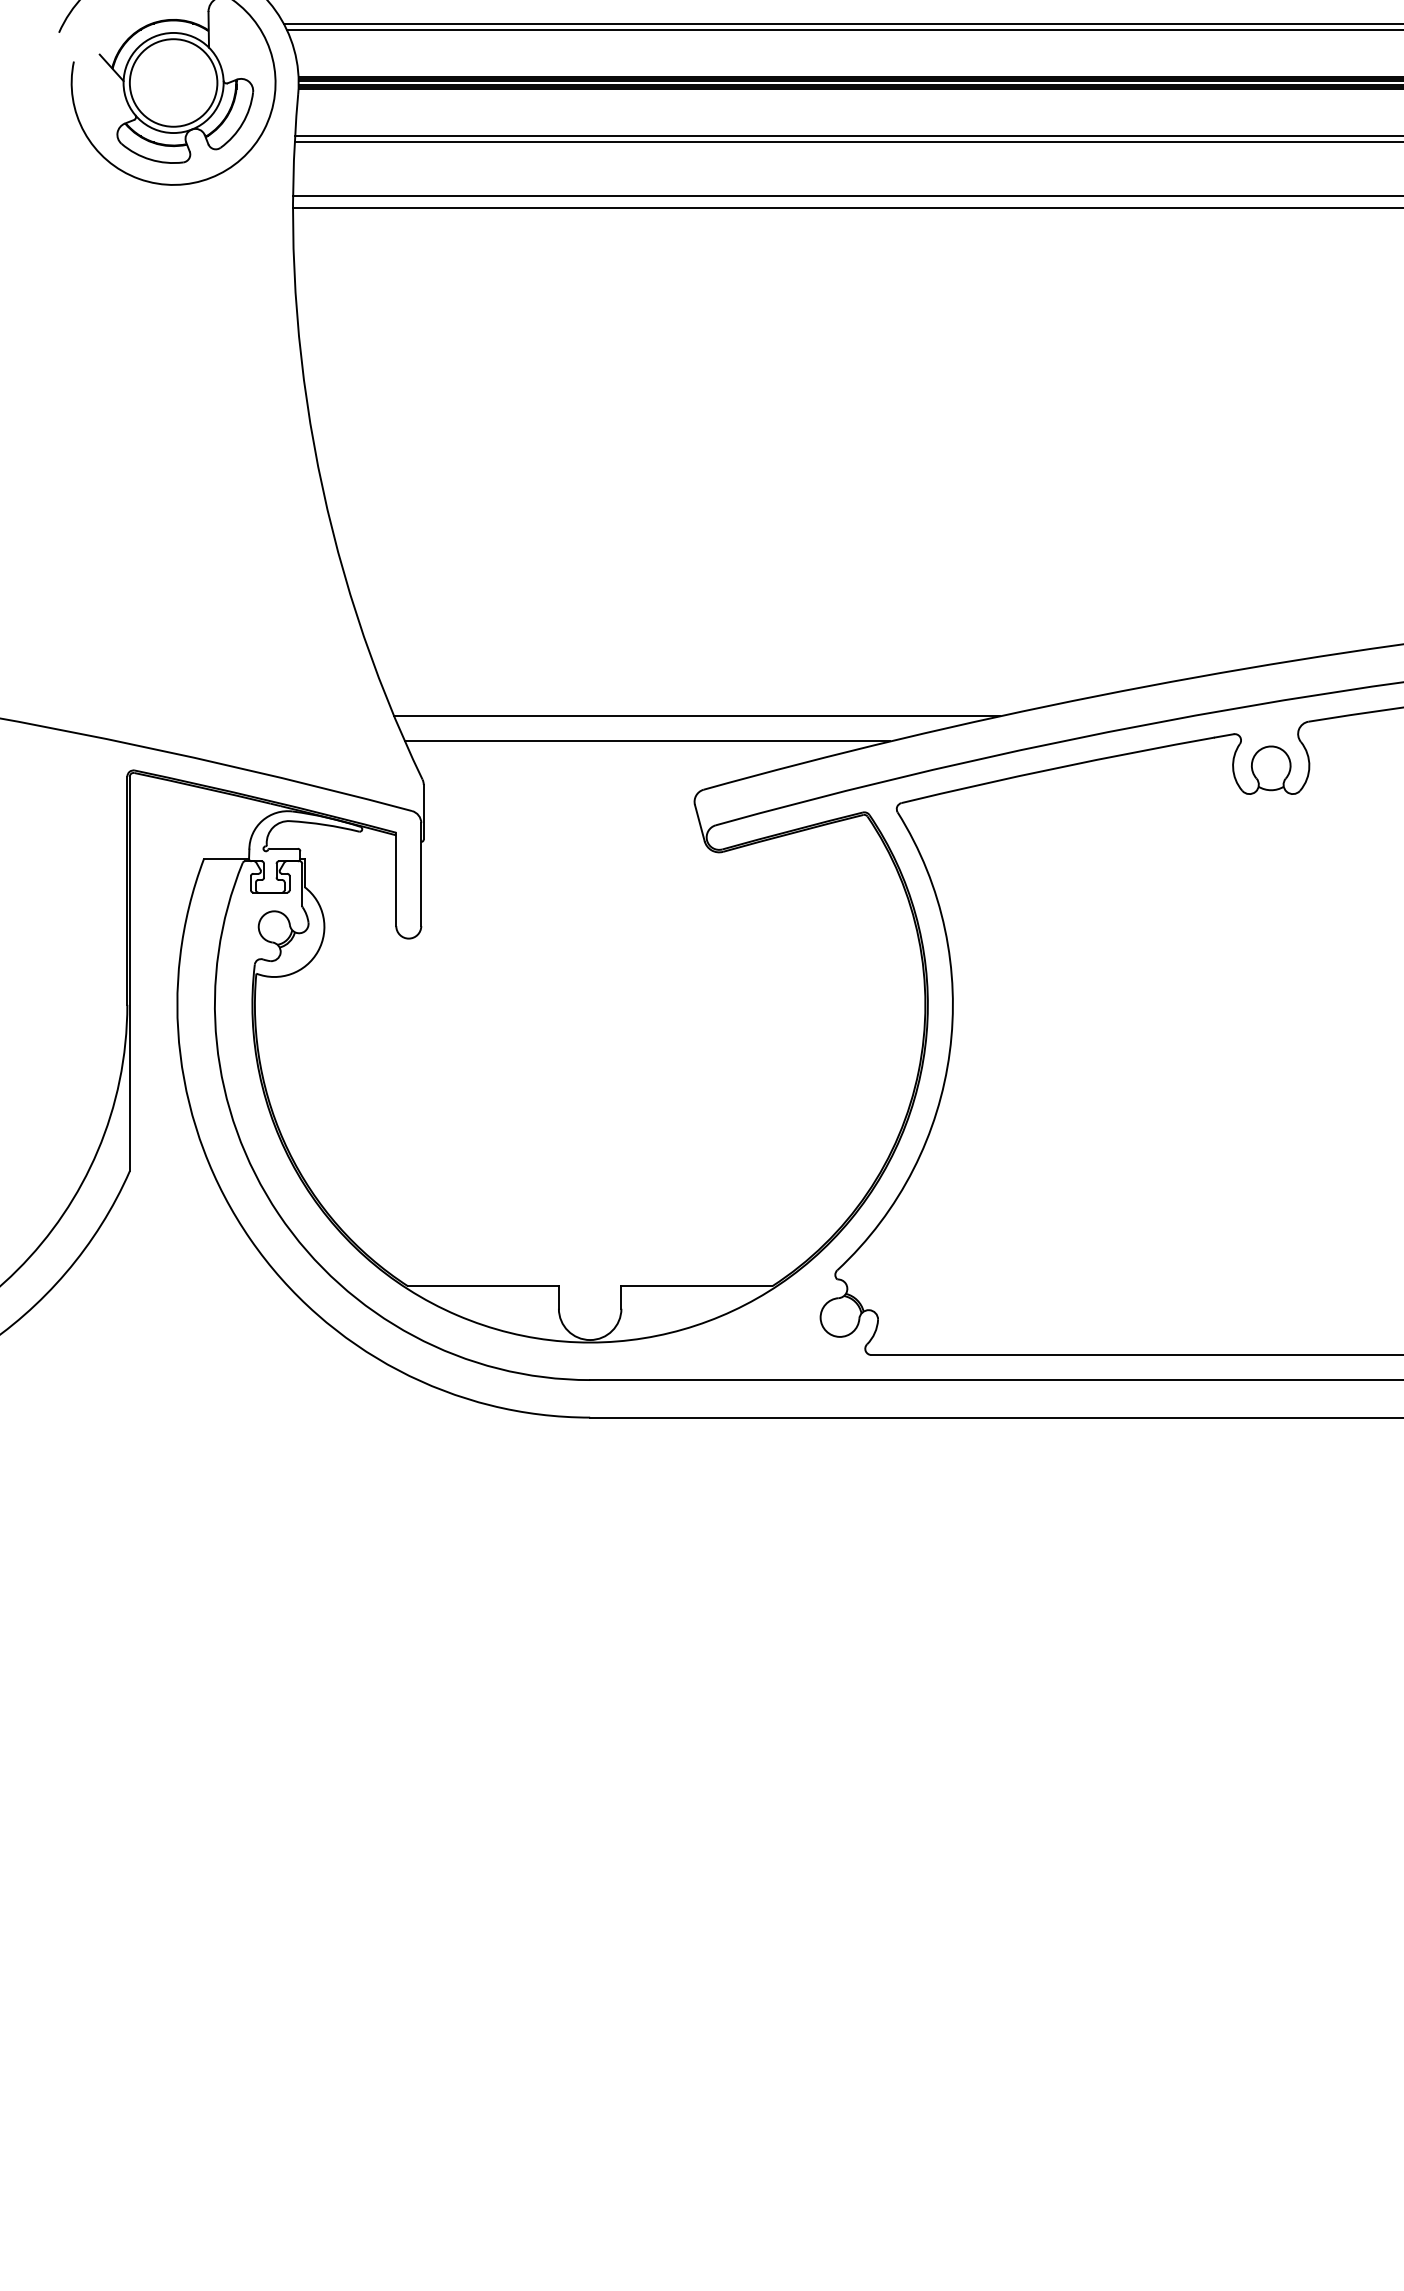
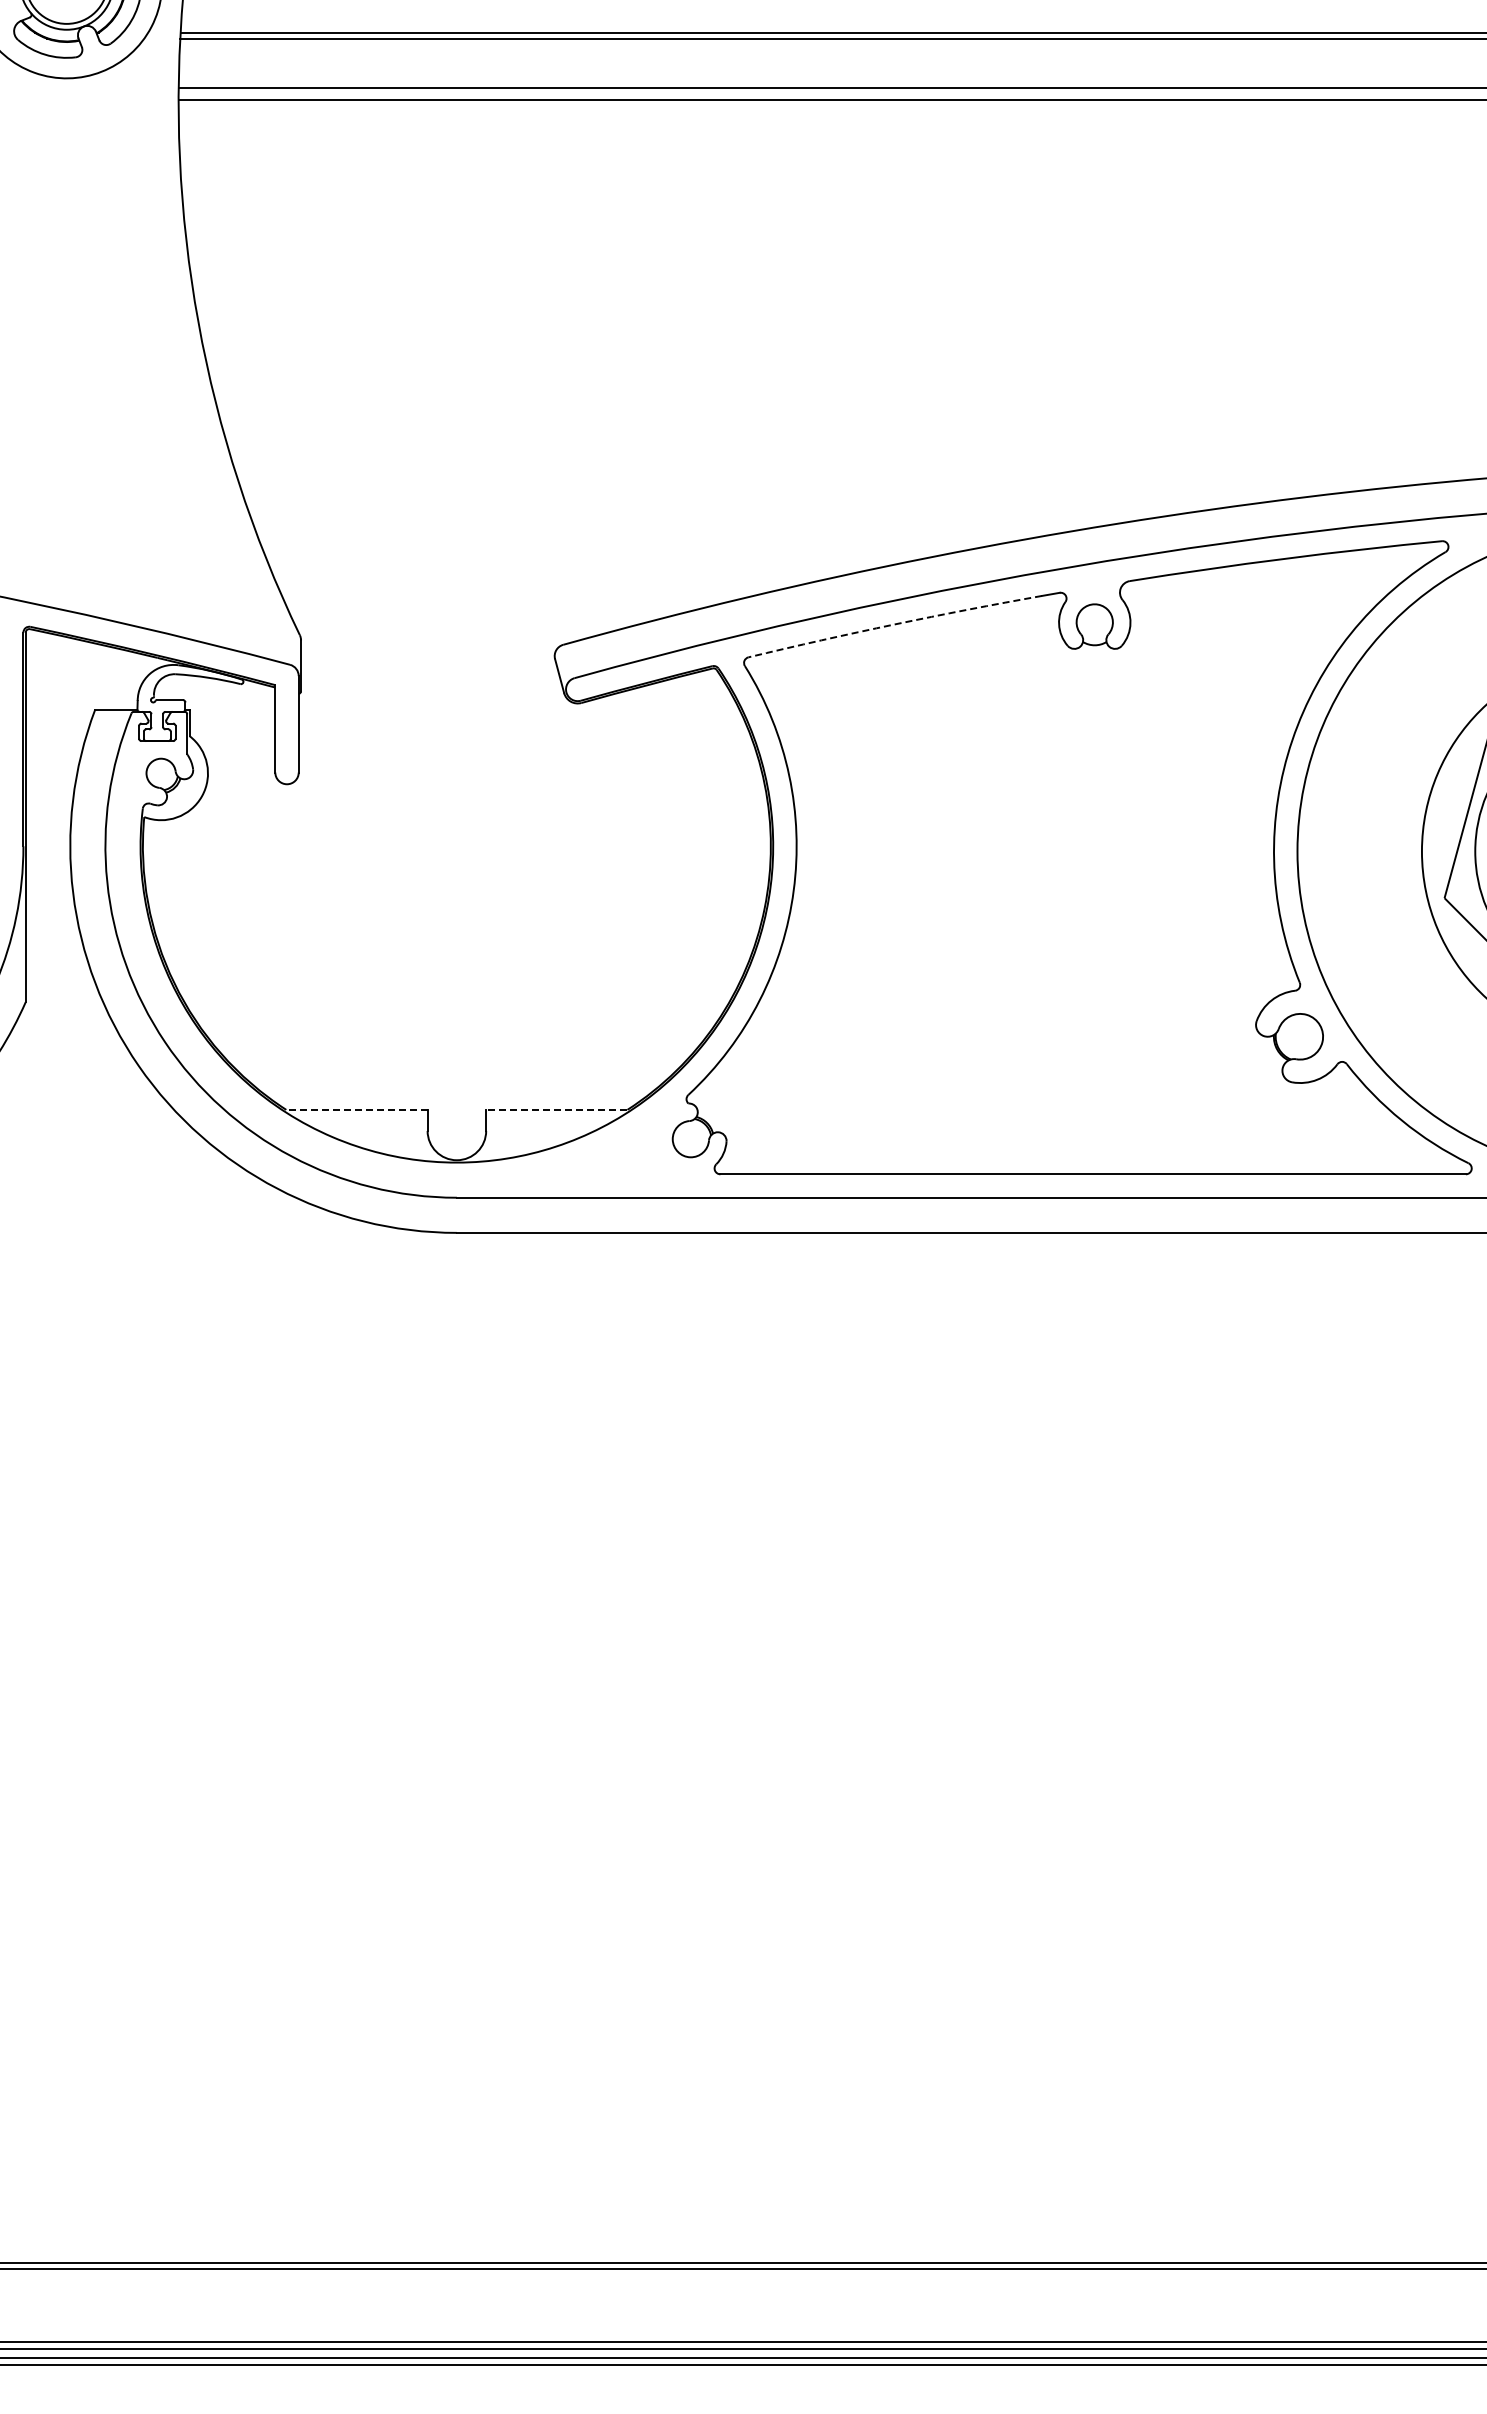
line: (696, 716) -> (556, 576), removed
line: (647, 741) -> (510, 599), removed
arc: (1057, 768) -> (894, 624), solid -> dashed
line: (482, 1285) -> (356, 1109), solid -> dashed
line: (696, 1285) -> (556, 1109), solid -> dashed

